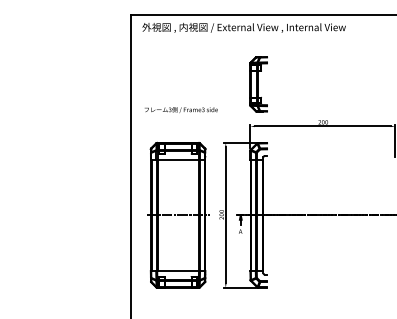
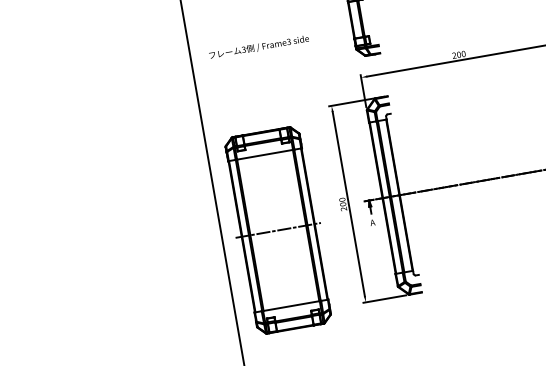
text: (181, 109) -> (259, 46), moved
part: (178, 214) -> (278, 229), moved

